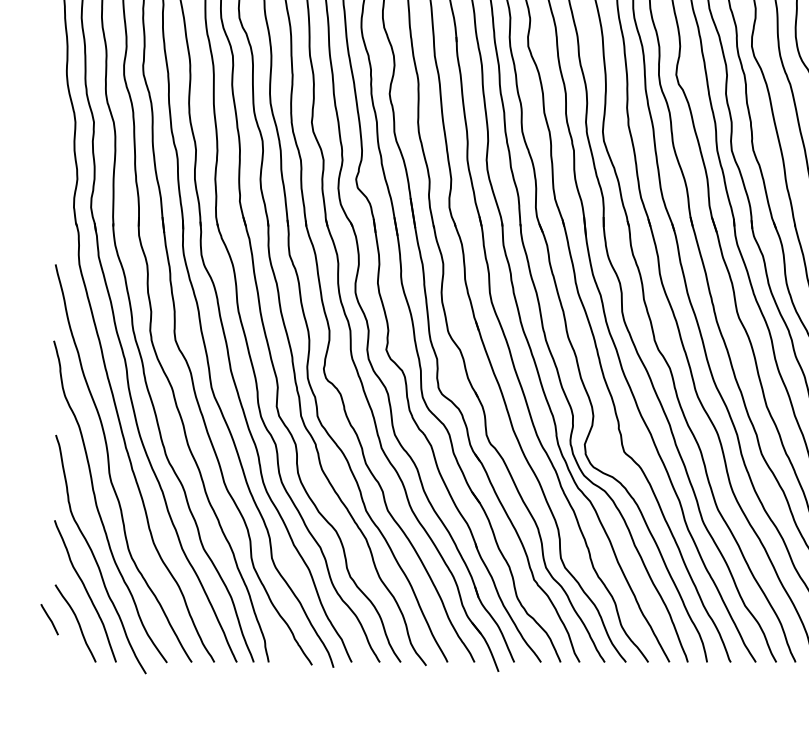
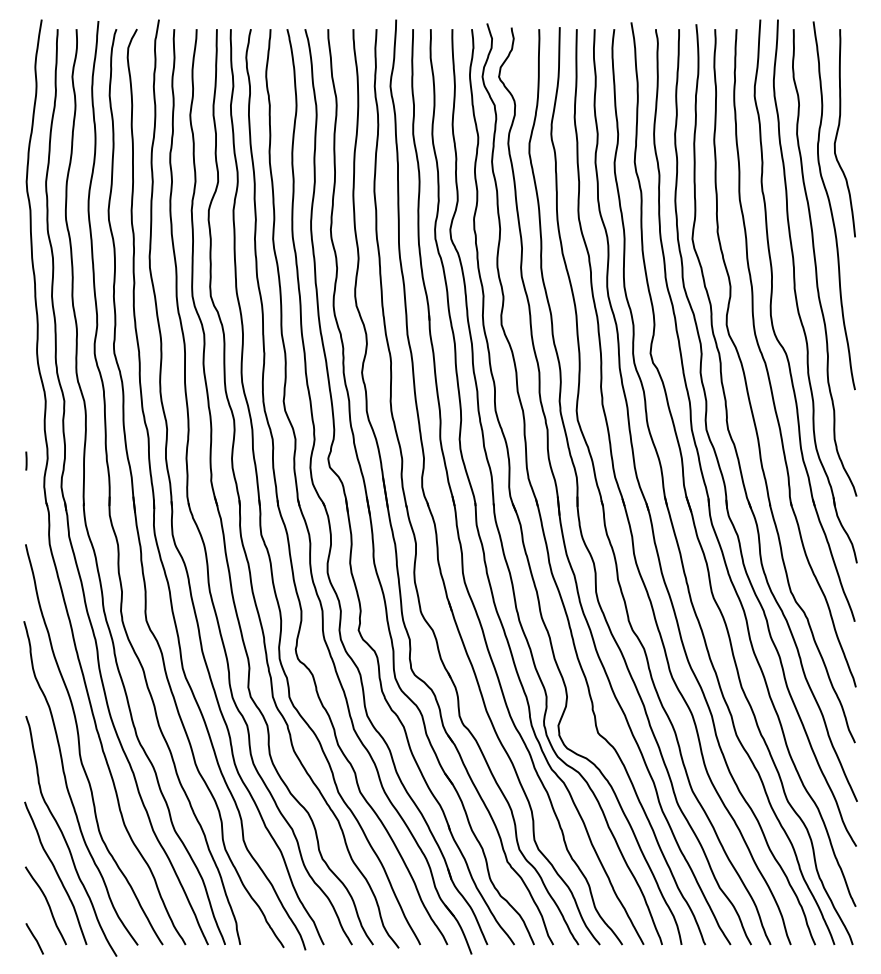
line: (56, 181) -> (26, 460), added
line: (49, 619) -> (34, 938), moved

